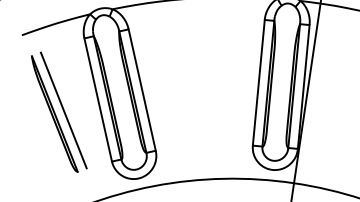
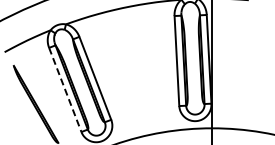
line: (98, 100) -> (65, 90), solid -> dashed
line: (63, 109) -> (41, 100), removed

